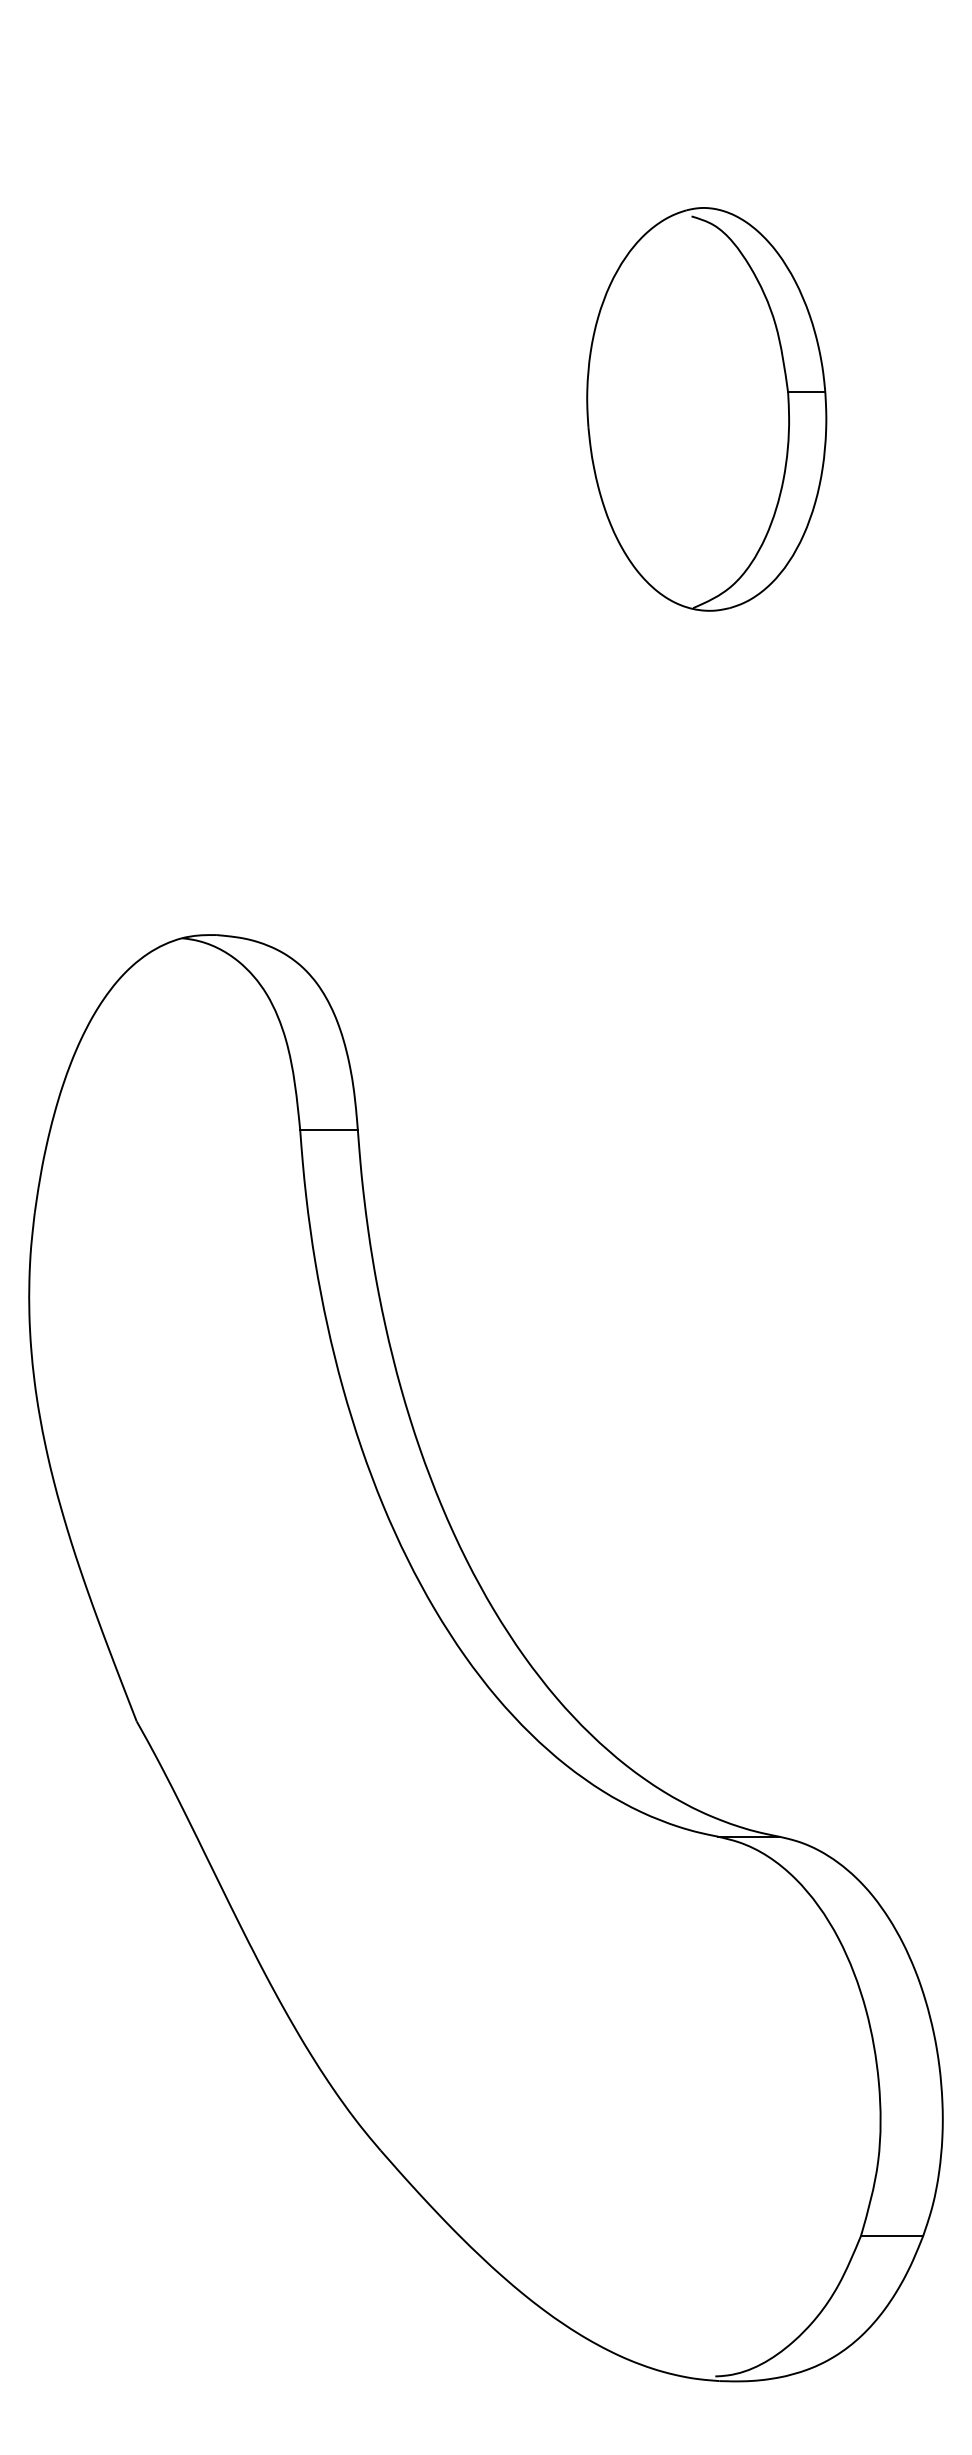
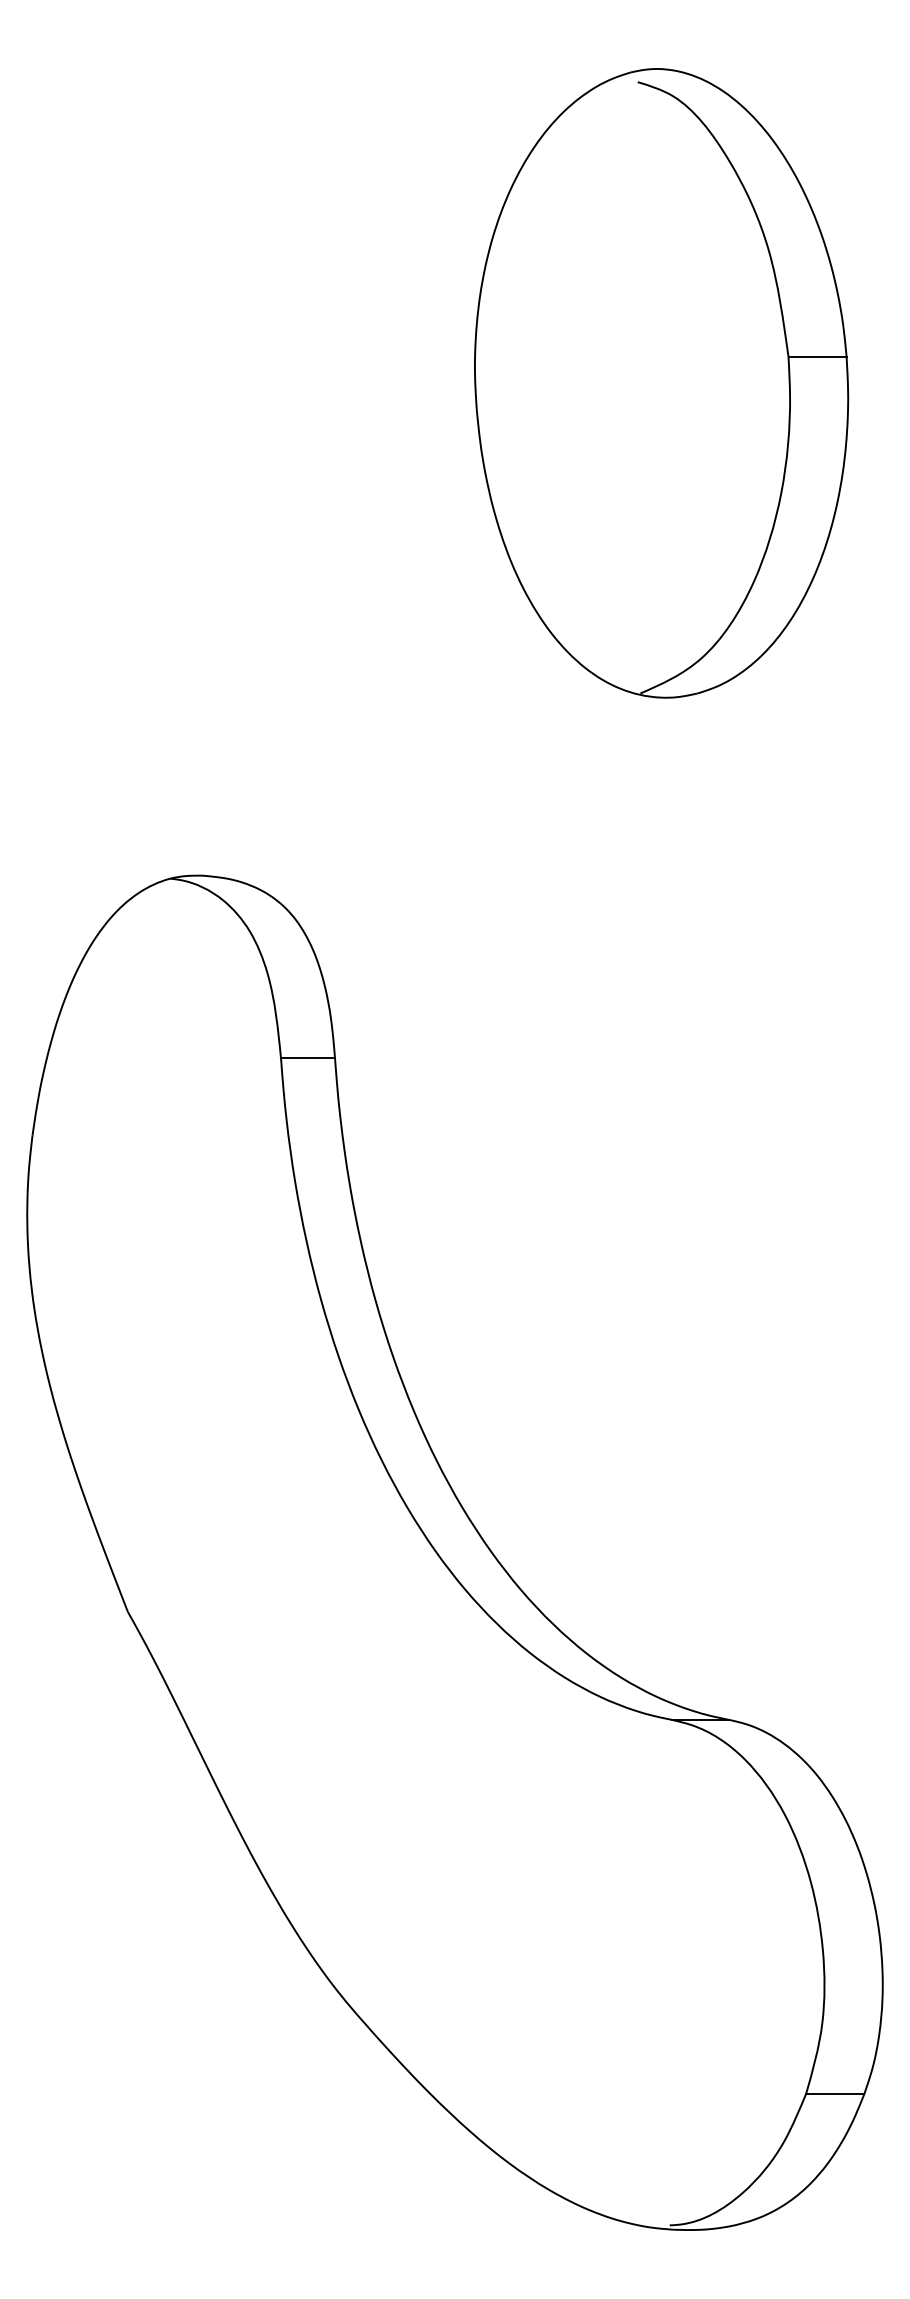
part: (706, 409) -> (661, 383), size x1.67

